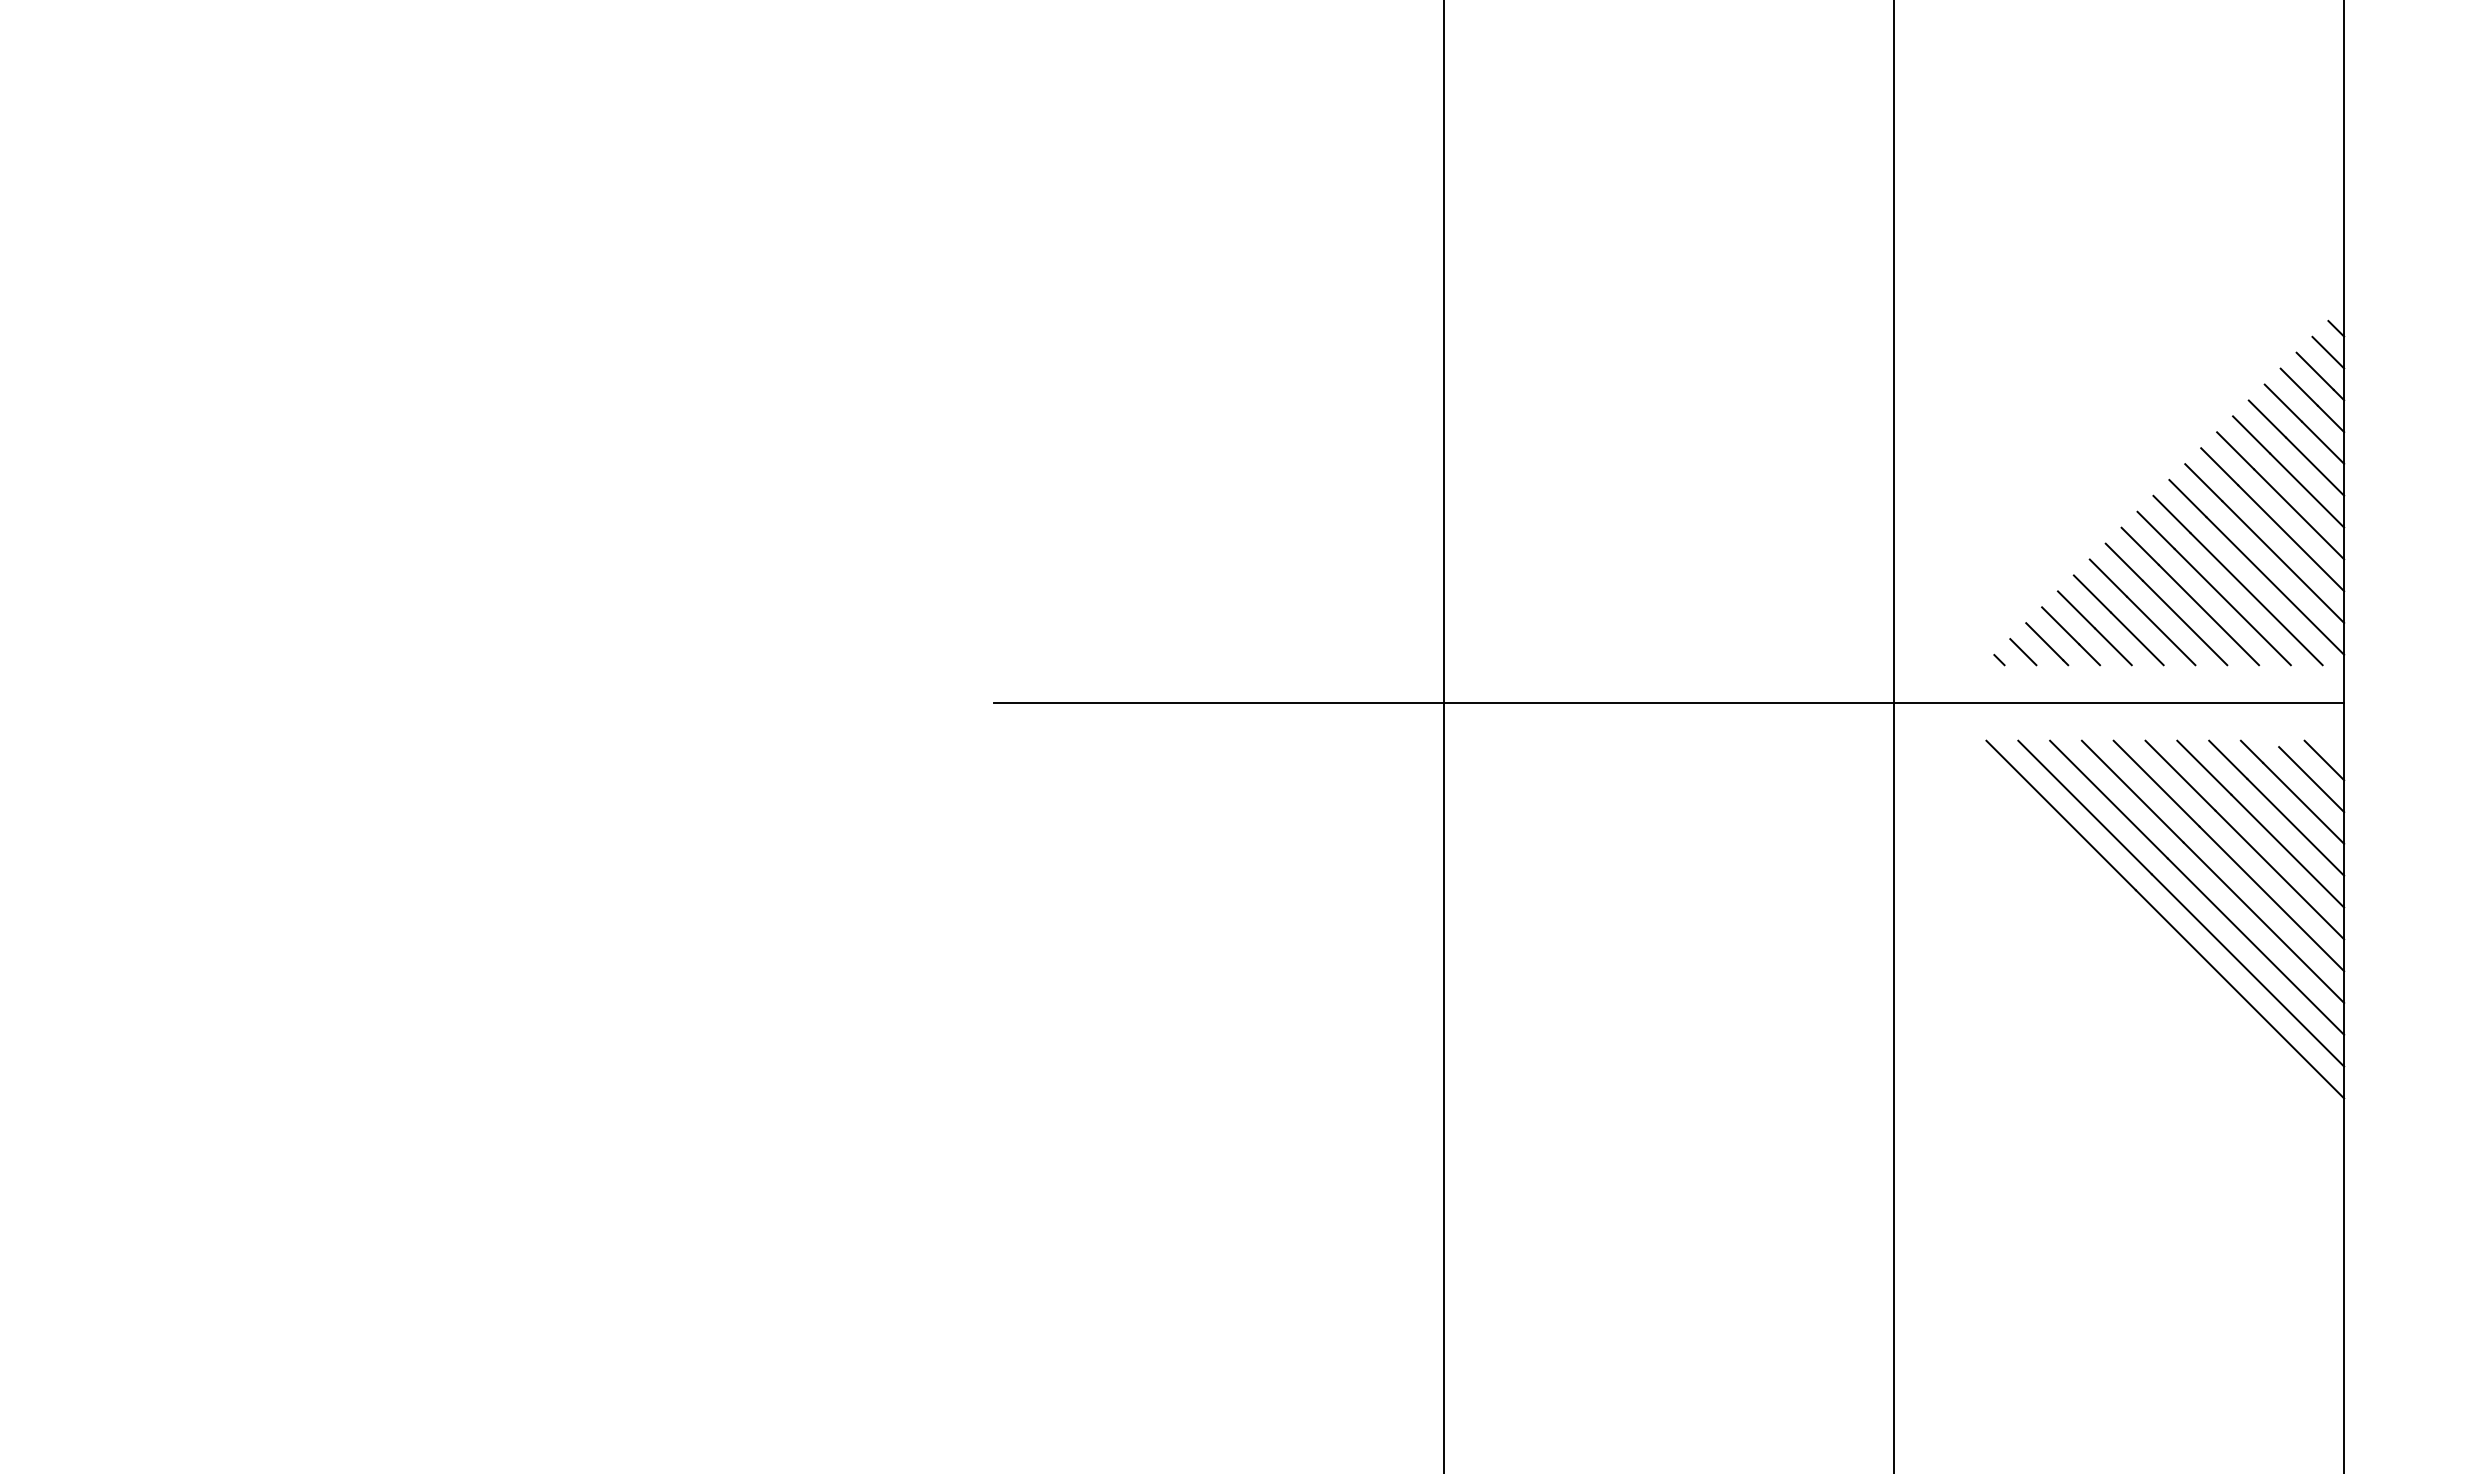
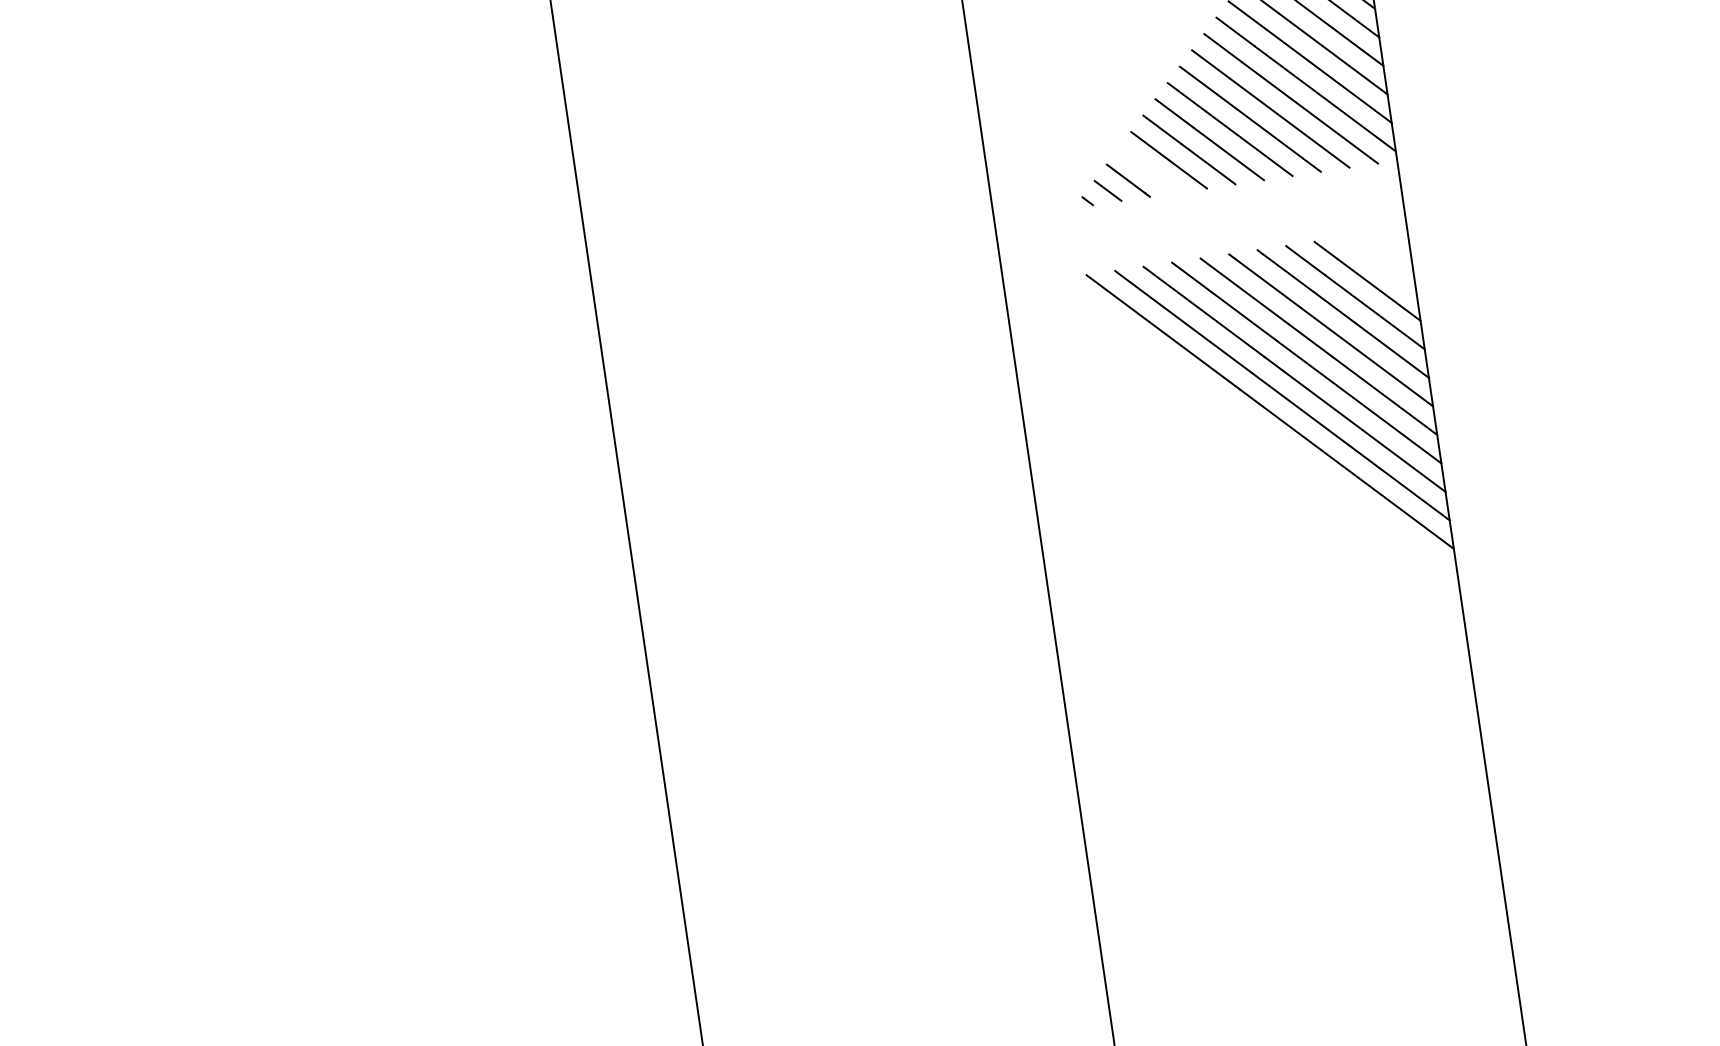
line: (2071, 636) -> (1149, 170), removed
line: (1669, 702) -> (797, 282), removed
line: (2324, 760) -> (1392, 248), removed
line: (2311, 779) -> (1382, 267), removed

